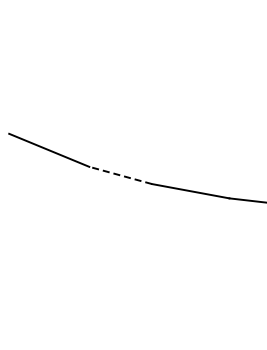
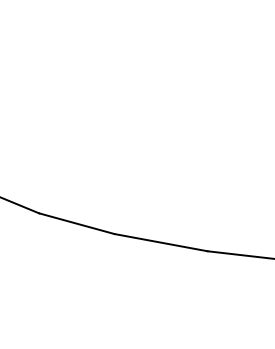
line: (120, 175) -> (76, 223), dashed -> solid

